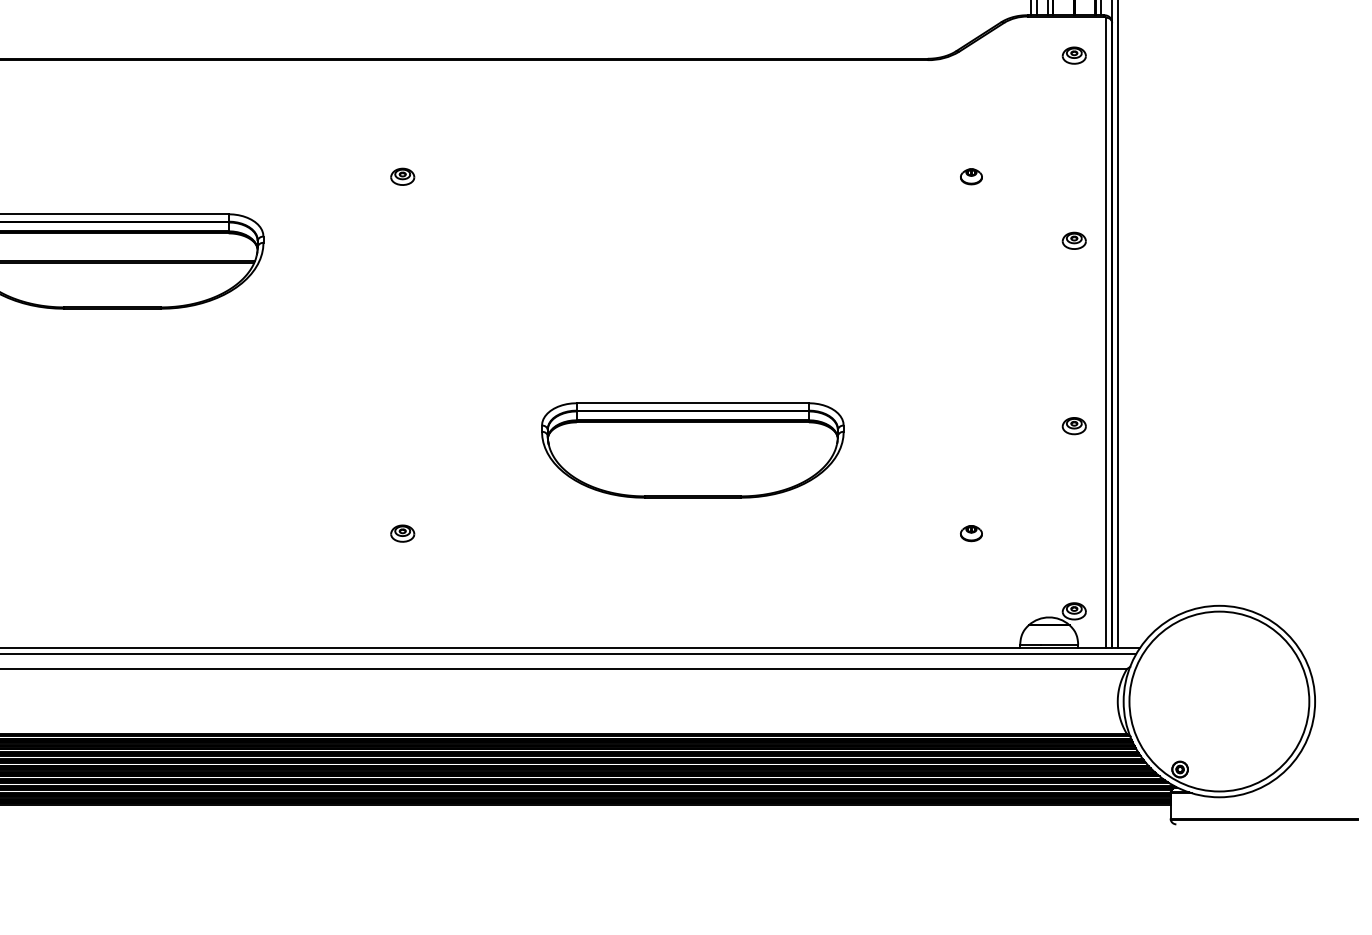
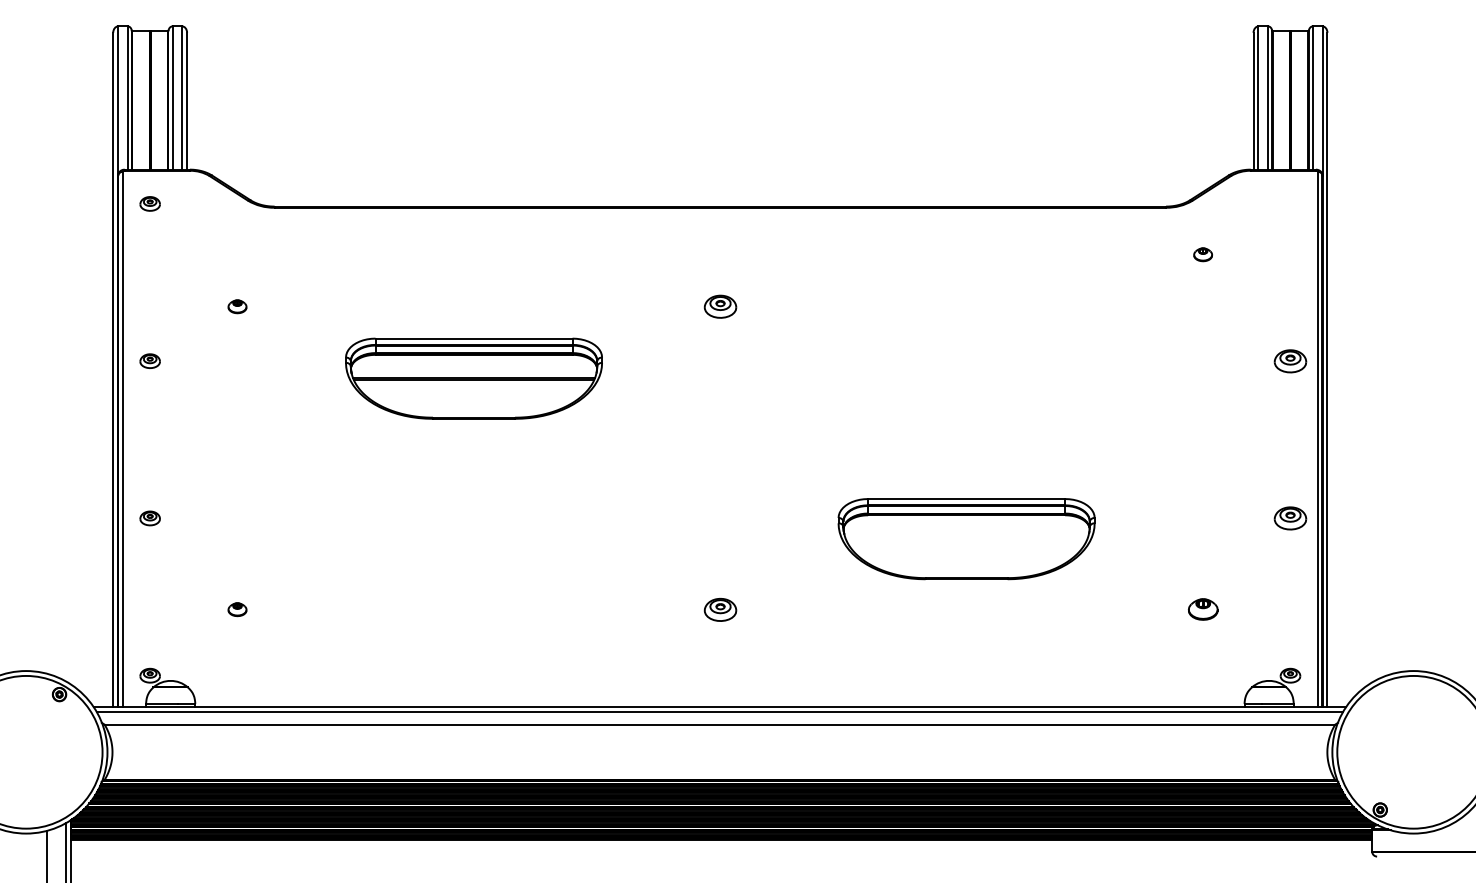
part: (1074, 55) -> (1290, 203), removed
part: (401, 176) -> (719, 306), size x1.6
part: (970, 176) -> (1202, 254), moved
part: (1074, 240) -> (1290, 360), size x1.6
part: (1074, 426) -> (1290, 518), size x1.6
part: (401, 533) -> (719, 609), size x1.6
part: (970, 533) -> (1202, 609), size x1.6

